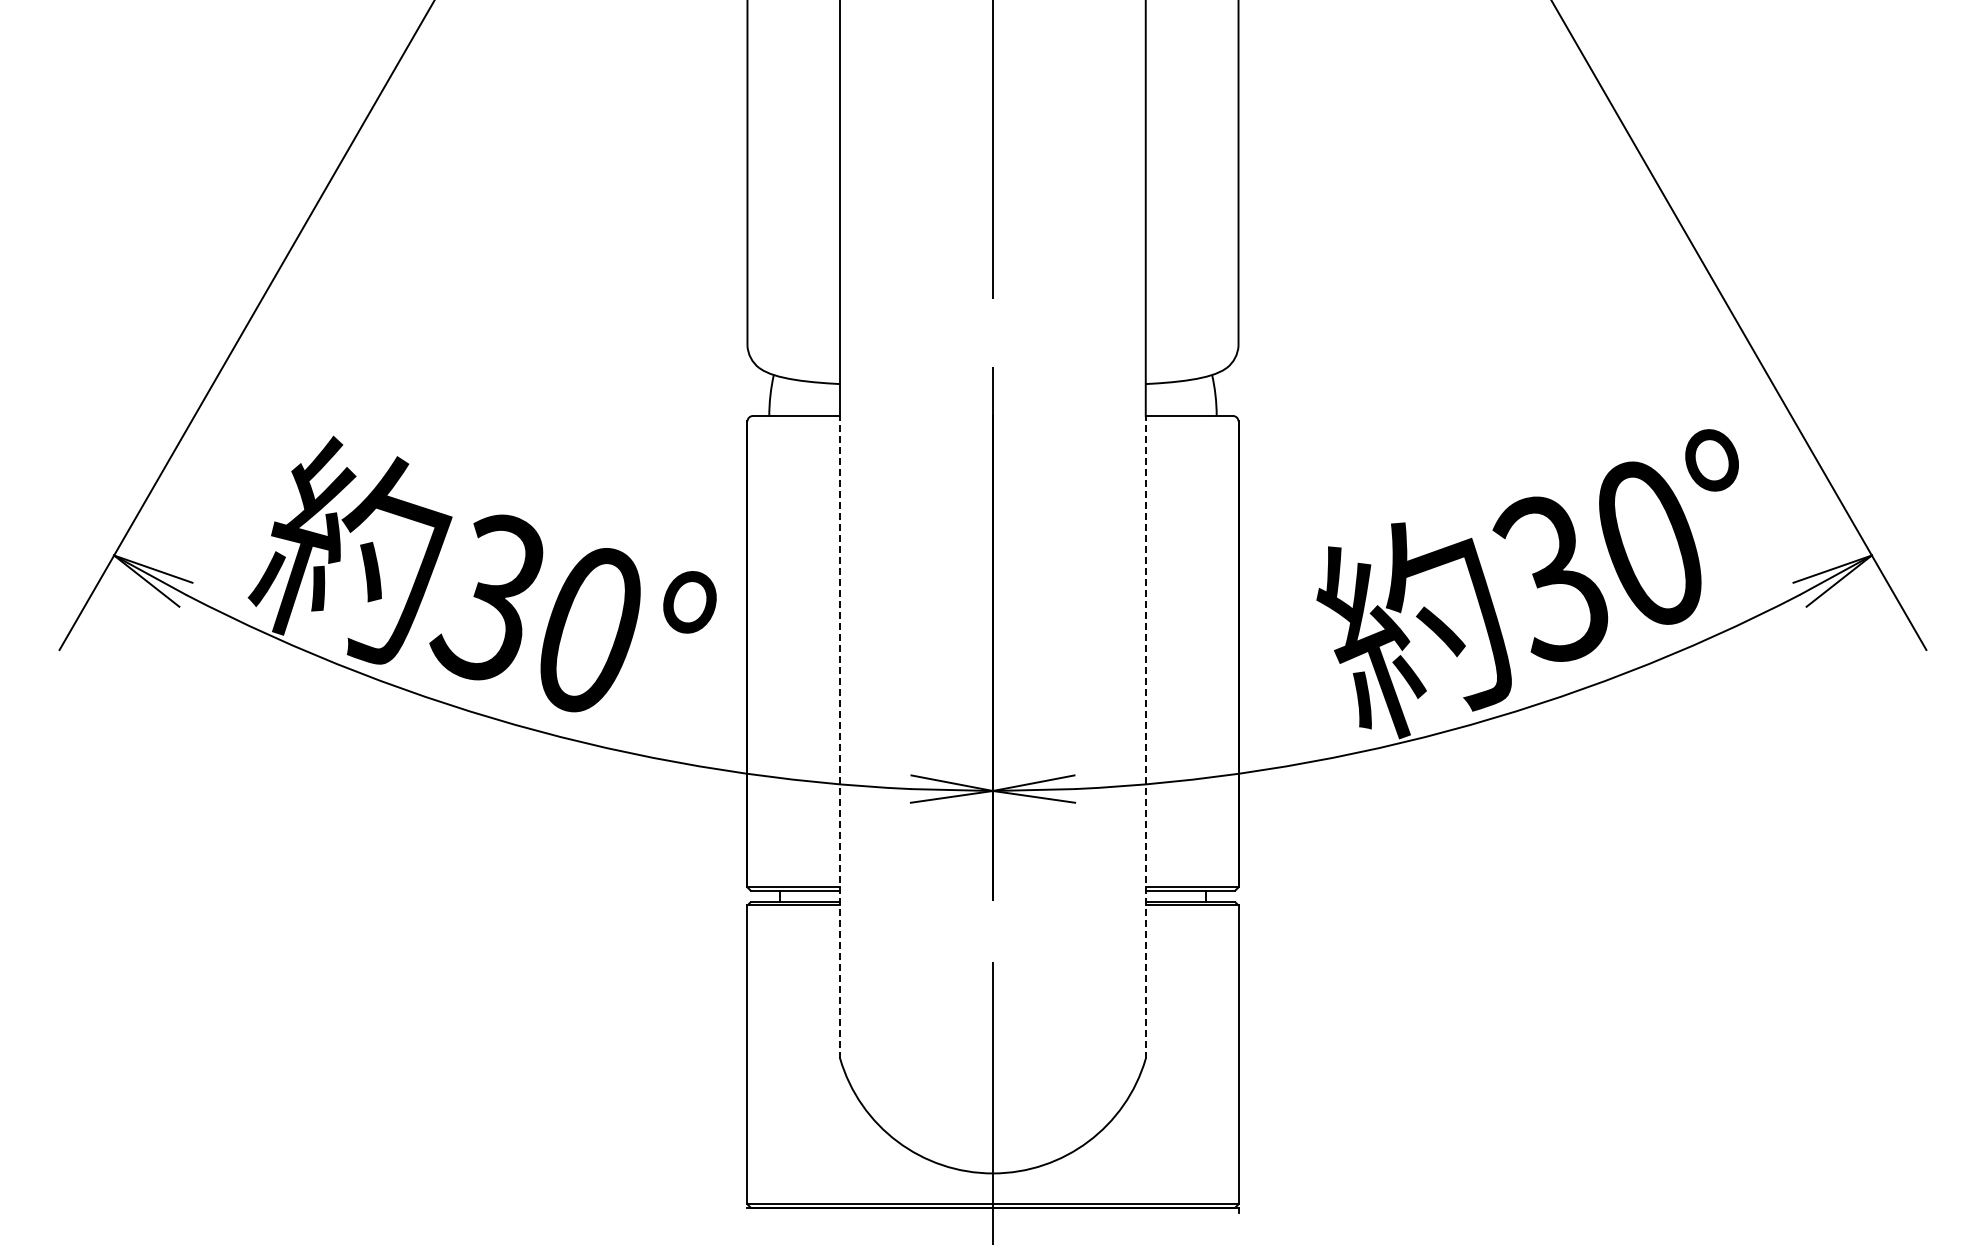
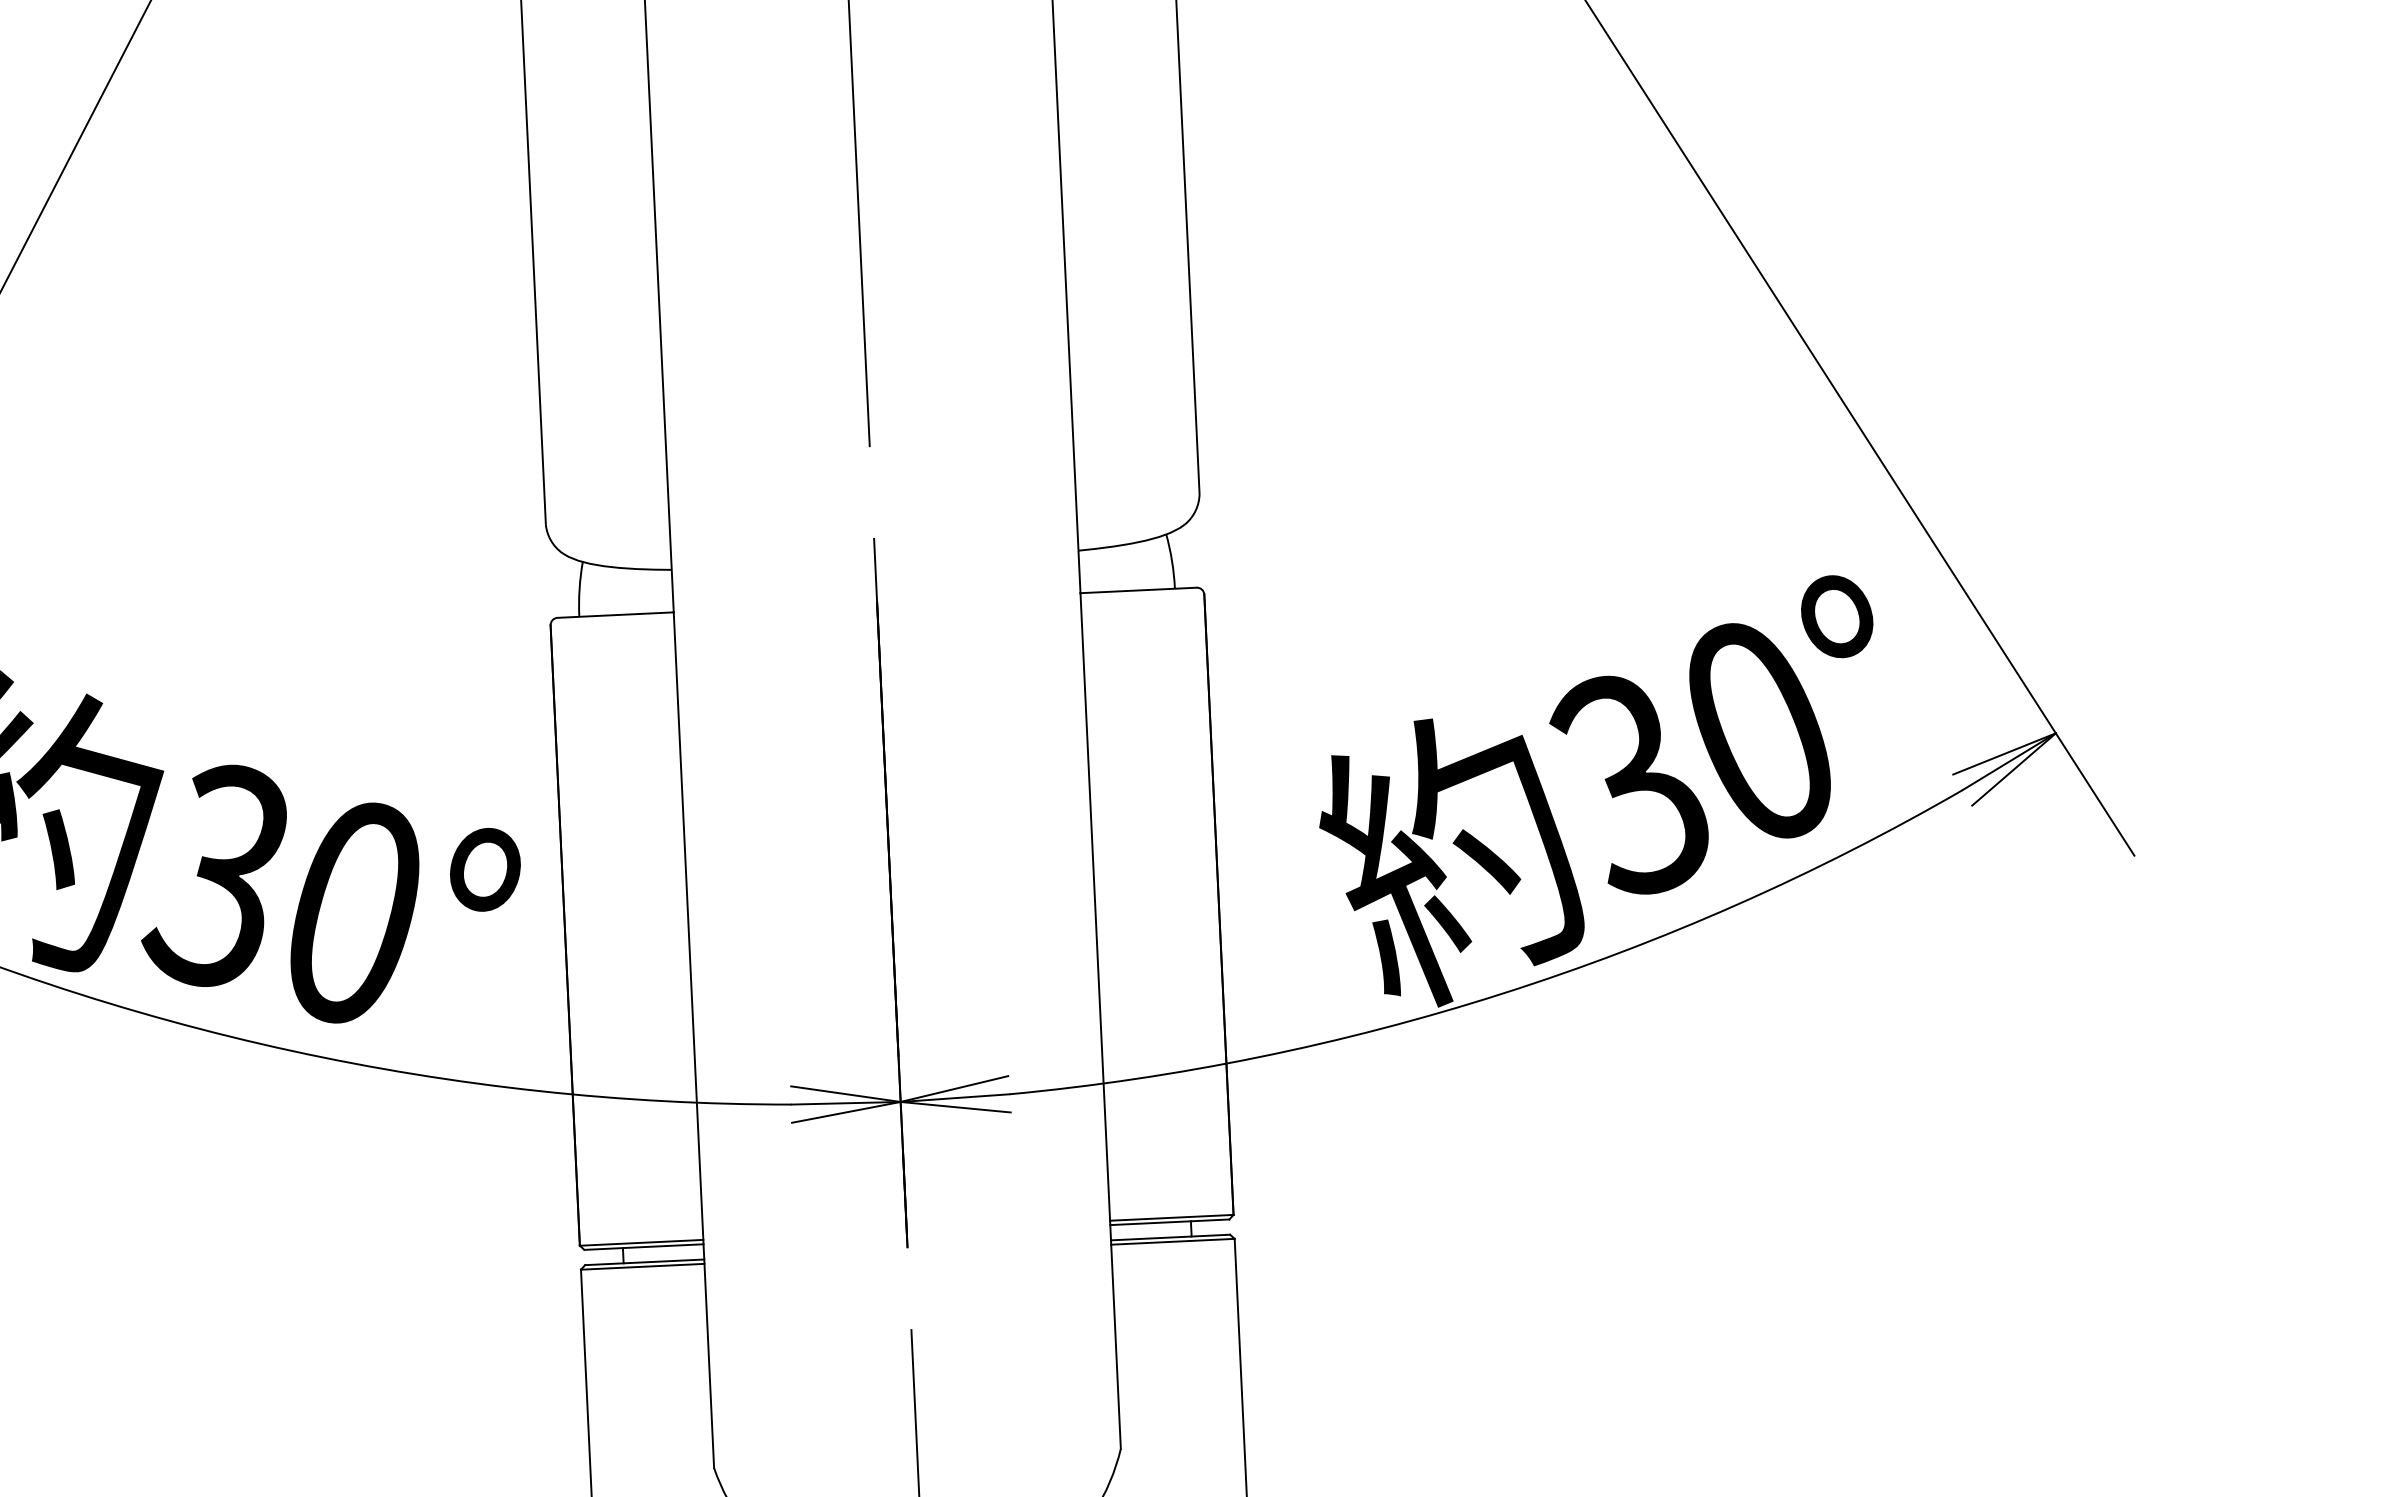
line: (840, 736) -> (694, 1038), dashed -> solid
line: (1145, 736) -> (1100, 1019), dashed -> solid

